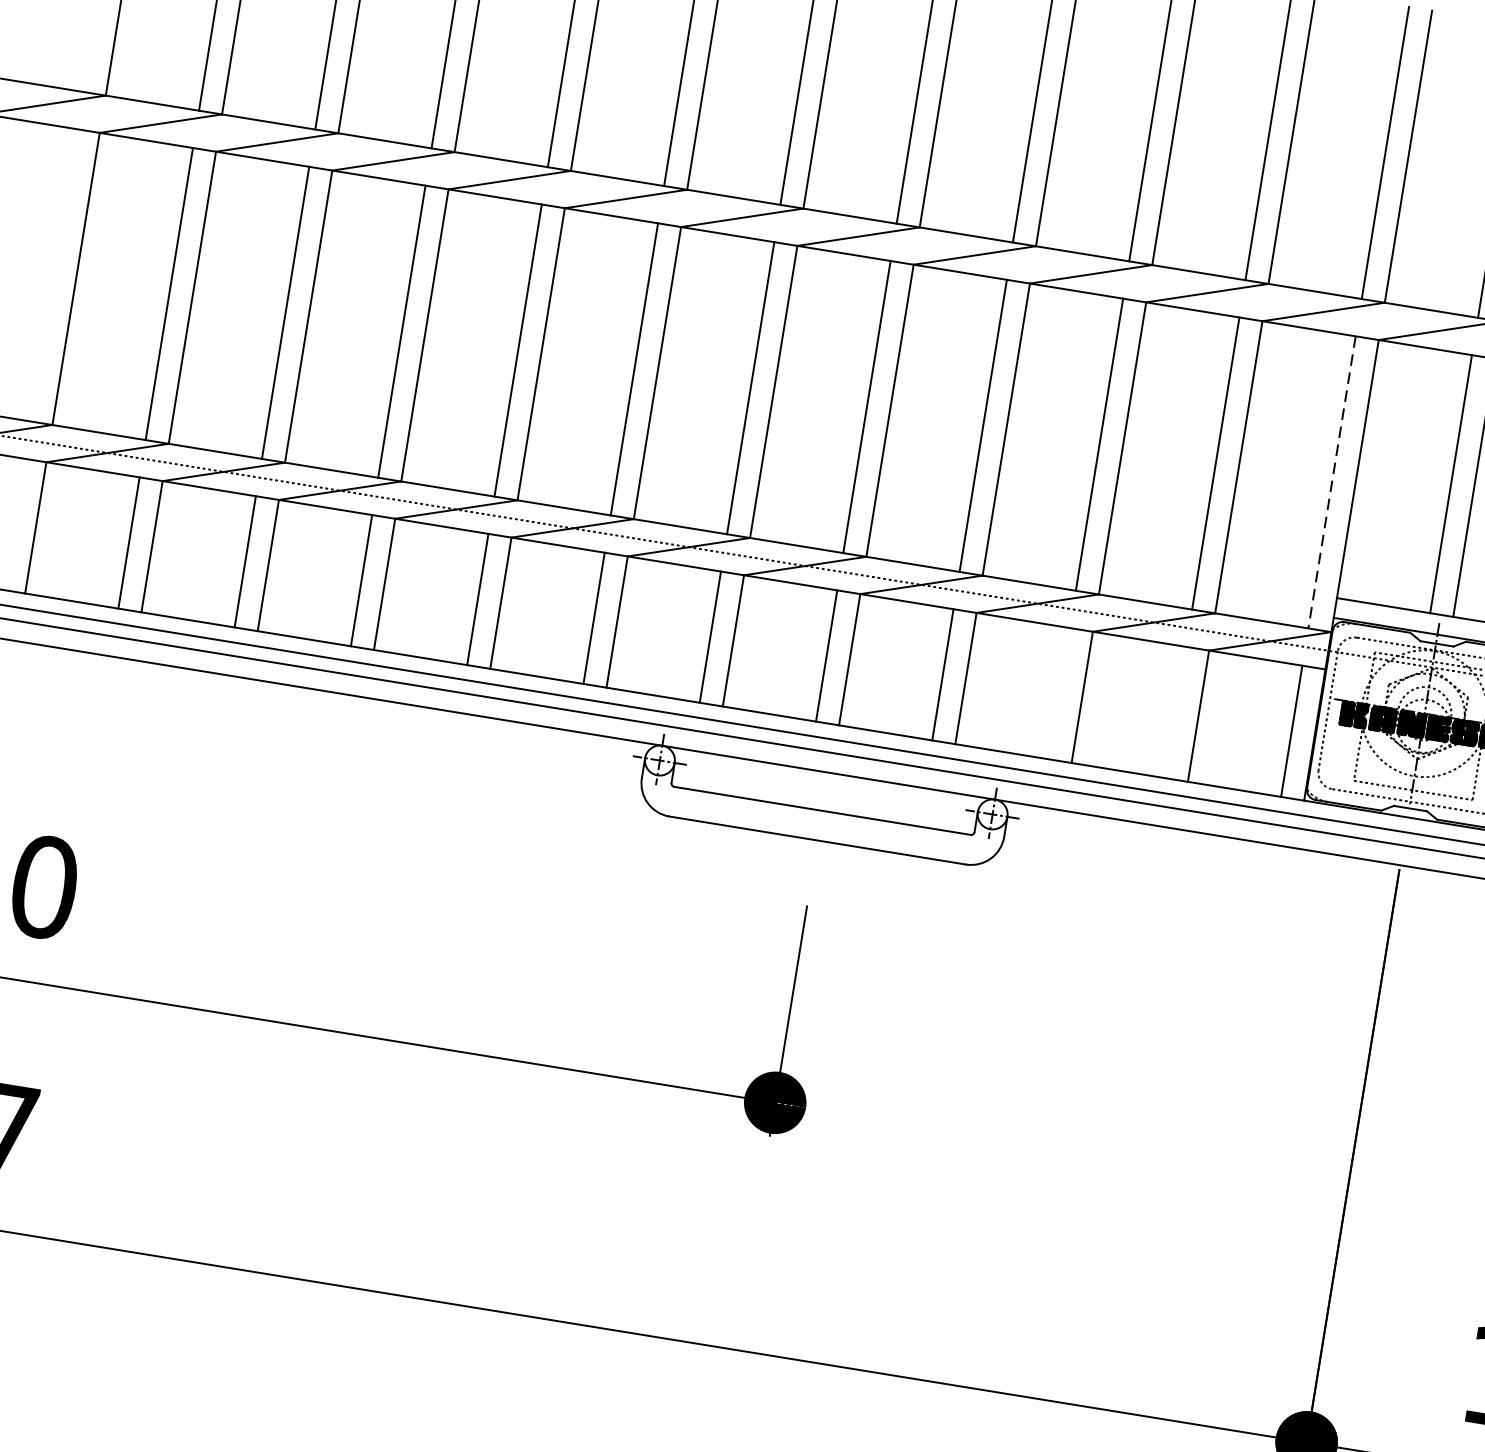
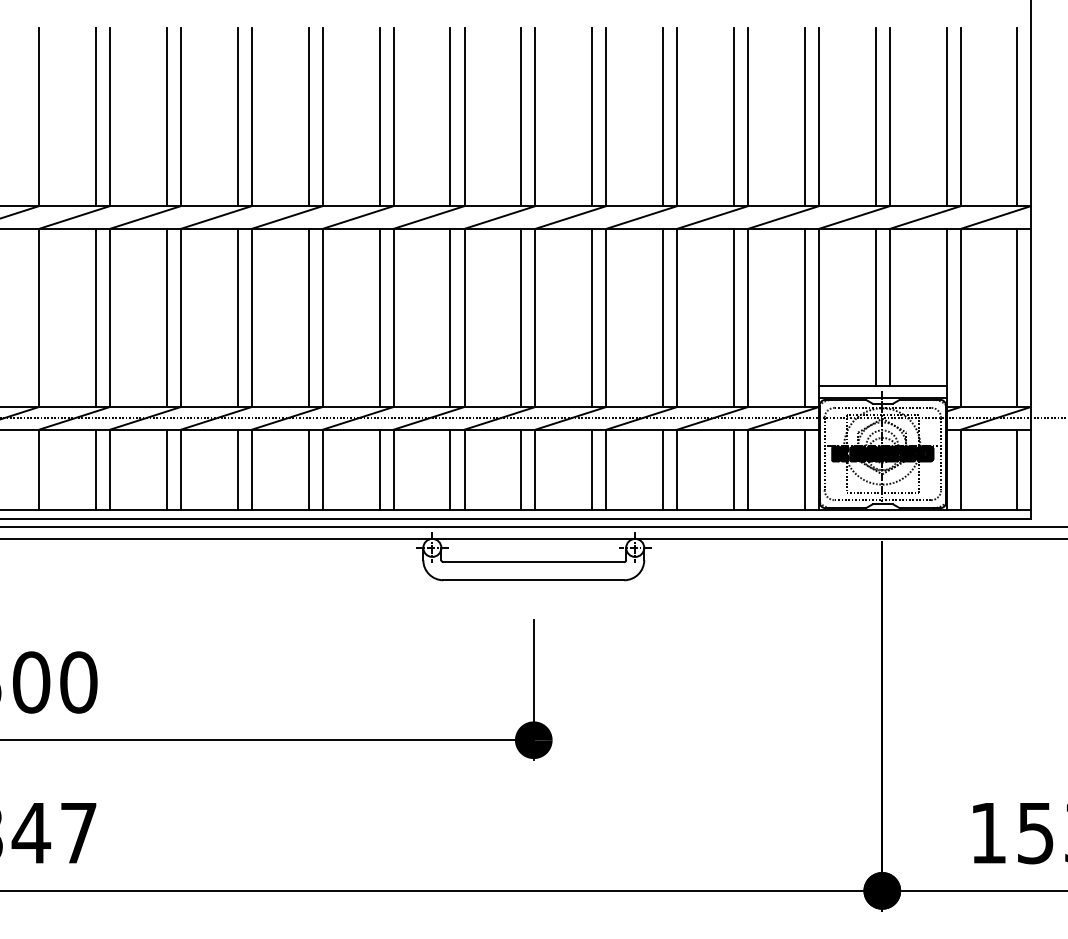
line: (1331, 483) -> (804, 318), dashed -> solid
line: (1059, 693) -> (663, 469), added
line: (1176, 712) -> (734, 469), added

